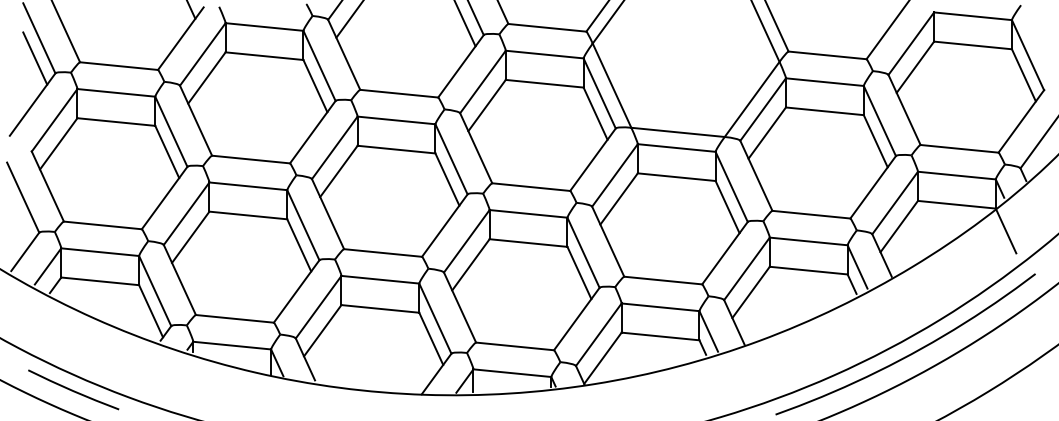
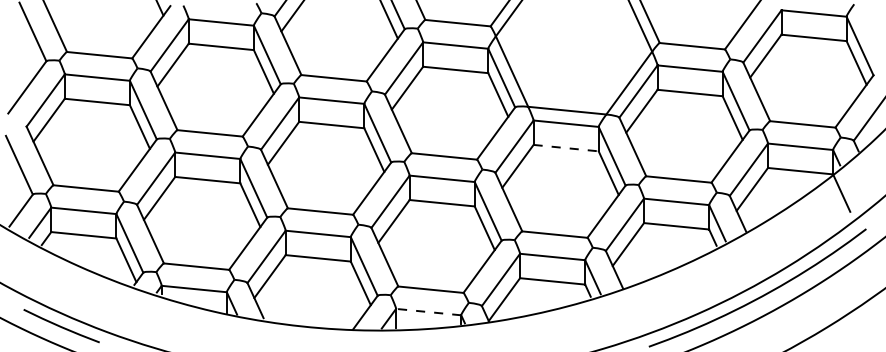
line: (35, 58) -> (29, 48), removed
line: (677, 177) -> (566, 148), solid -> dashed
line: (511, 373) -> (427, 312), solid -> dashed

